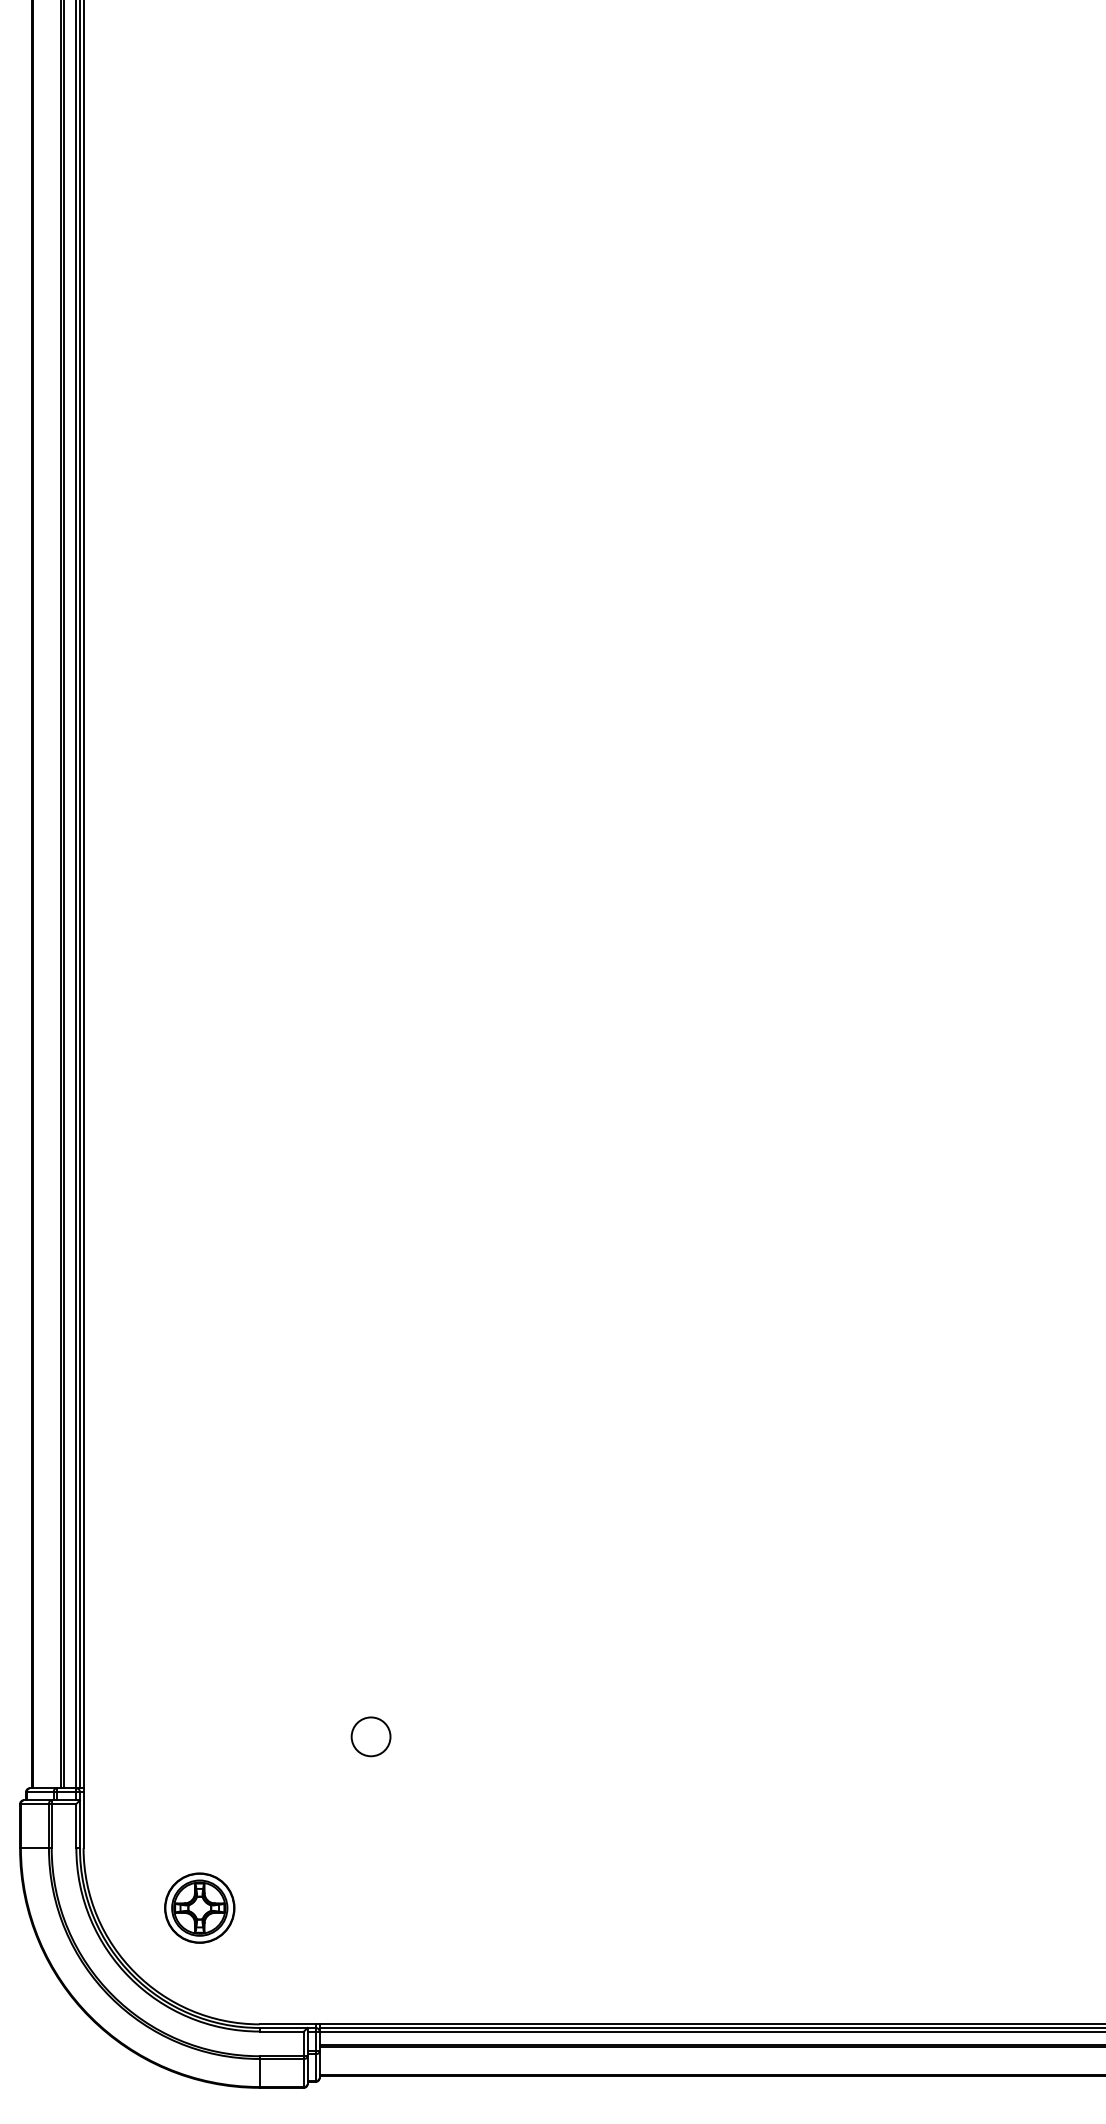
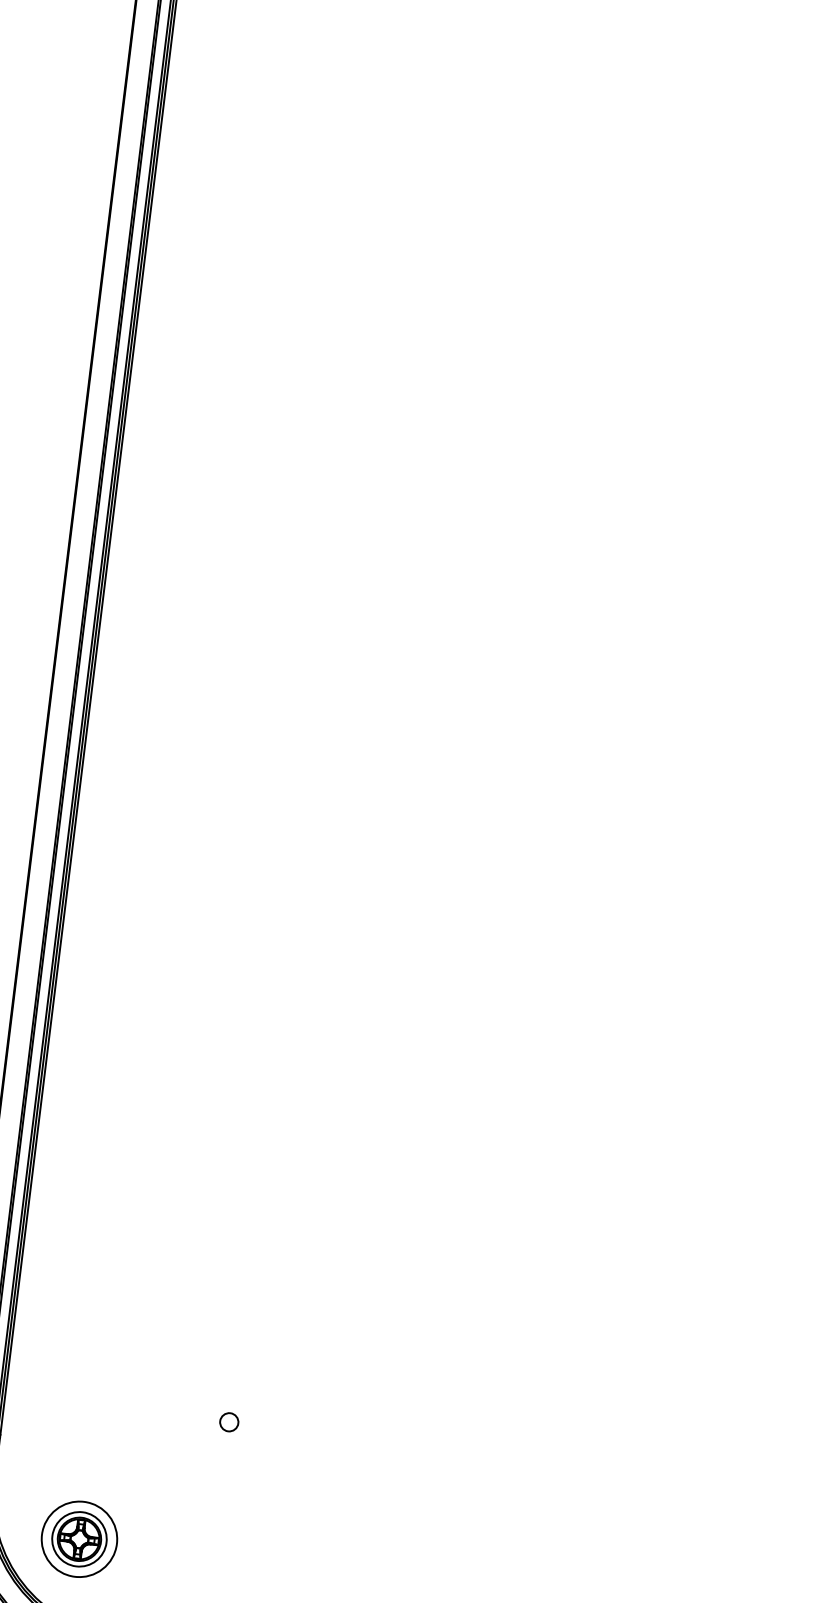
circle: (370, 1736) -> (228, 1421), size x0.6
circle: (199, 1907) -> (79, 1538), size x1.4

